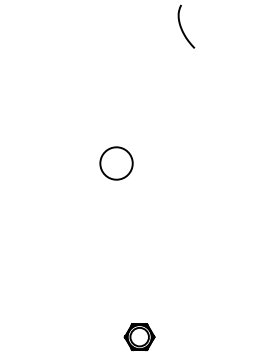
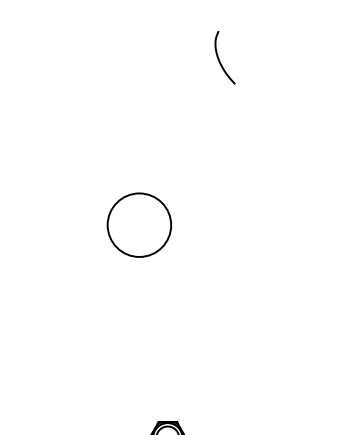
circle: (116, 163) -> (139, 225), size x1.6

